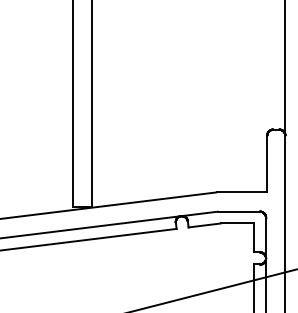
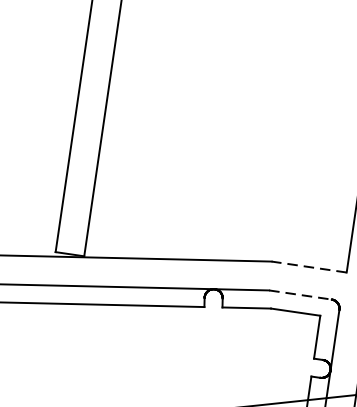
line: (241, 192) -> (308, 267), solid -> dashed
line: (239, 211) -> (301, 294), solid -> dashed

